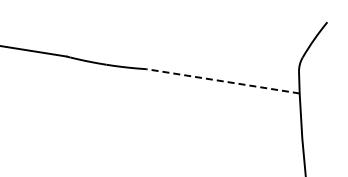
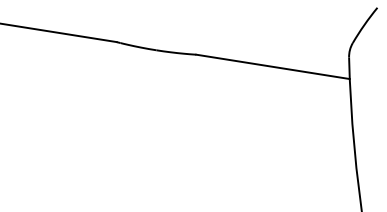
line: (223, 80) -> (273, 66), dashed -> solid

